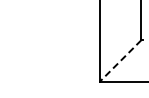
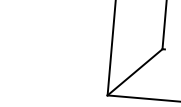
line: (120, 61) -> (134, 73), dashed -> solid

